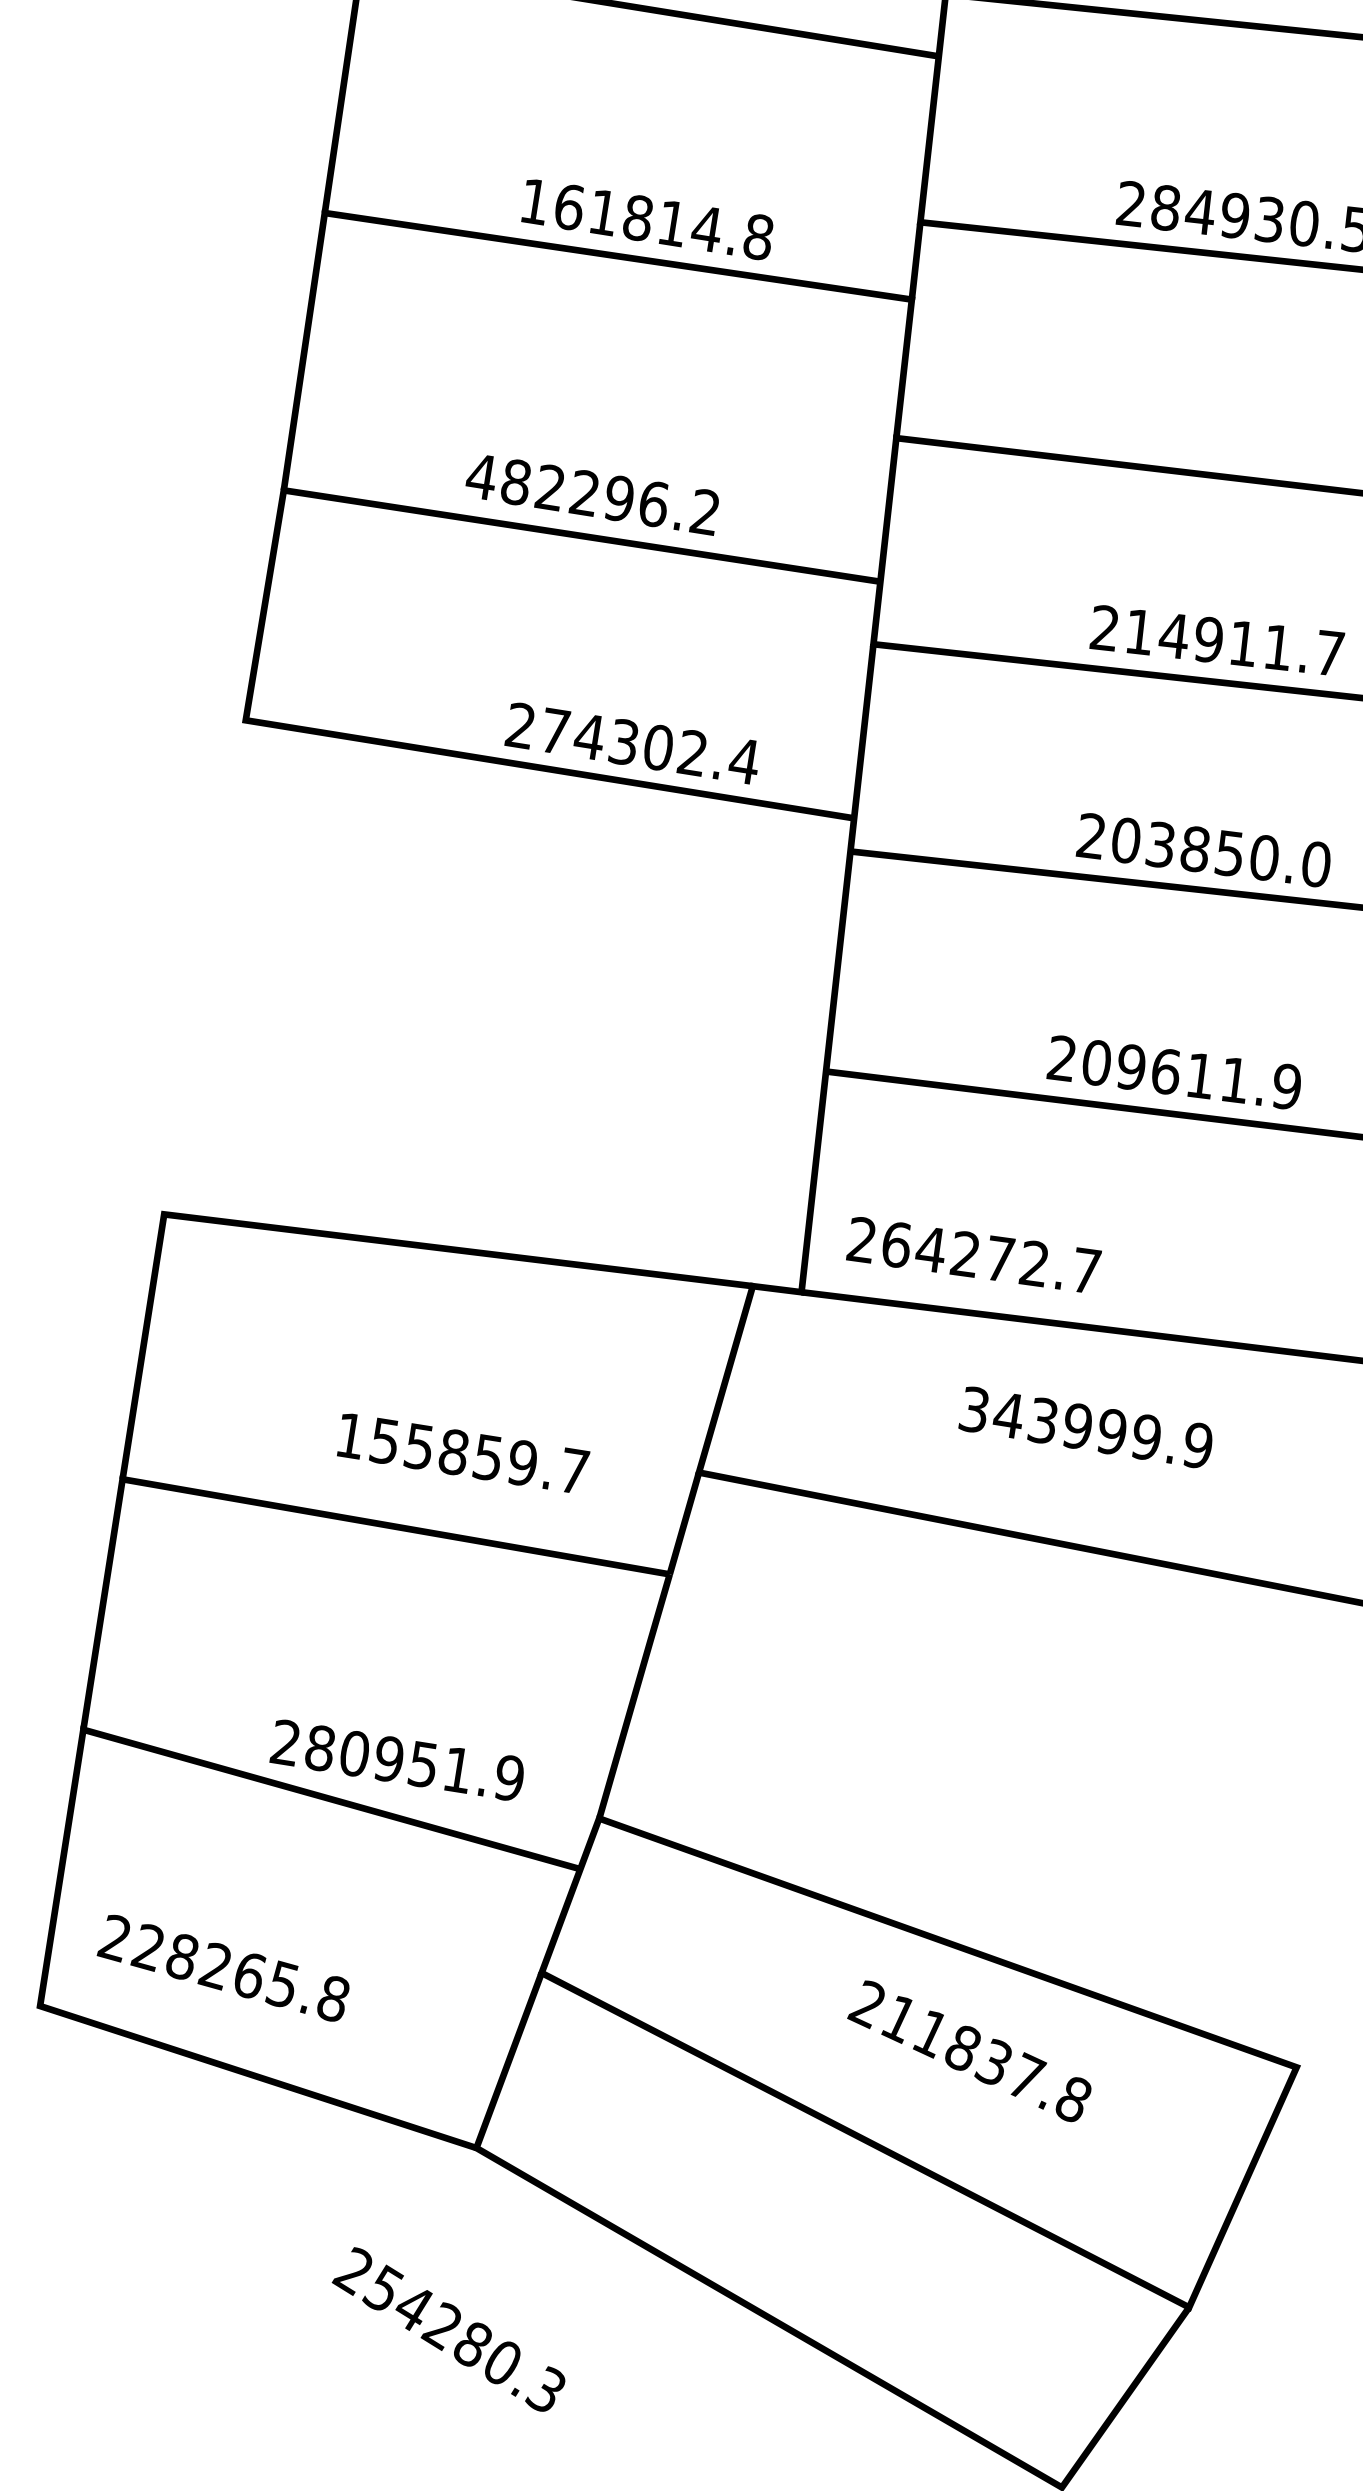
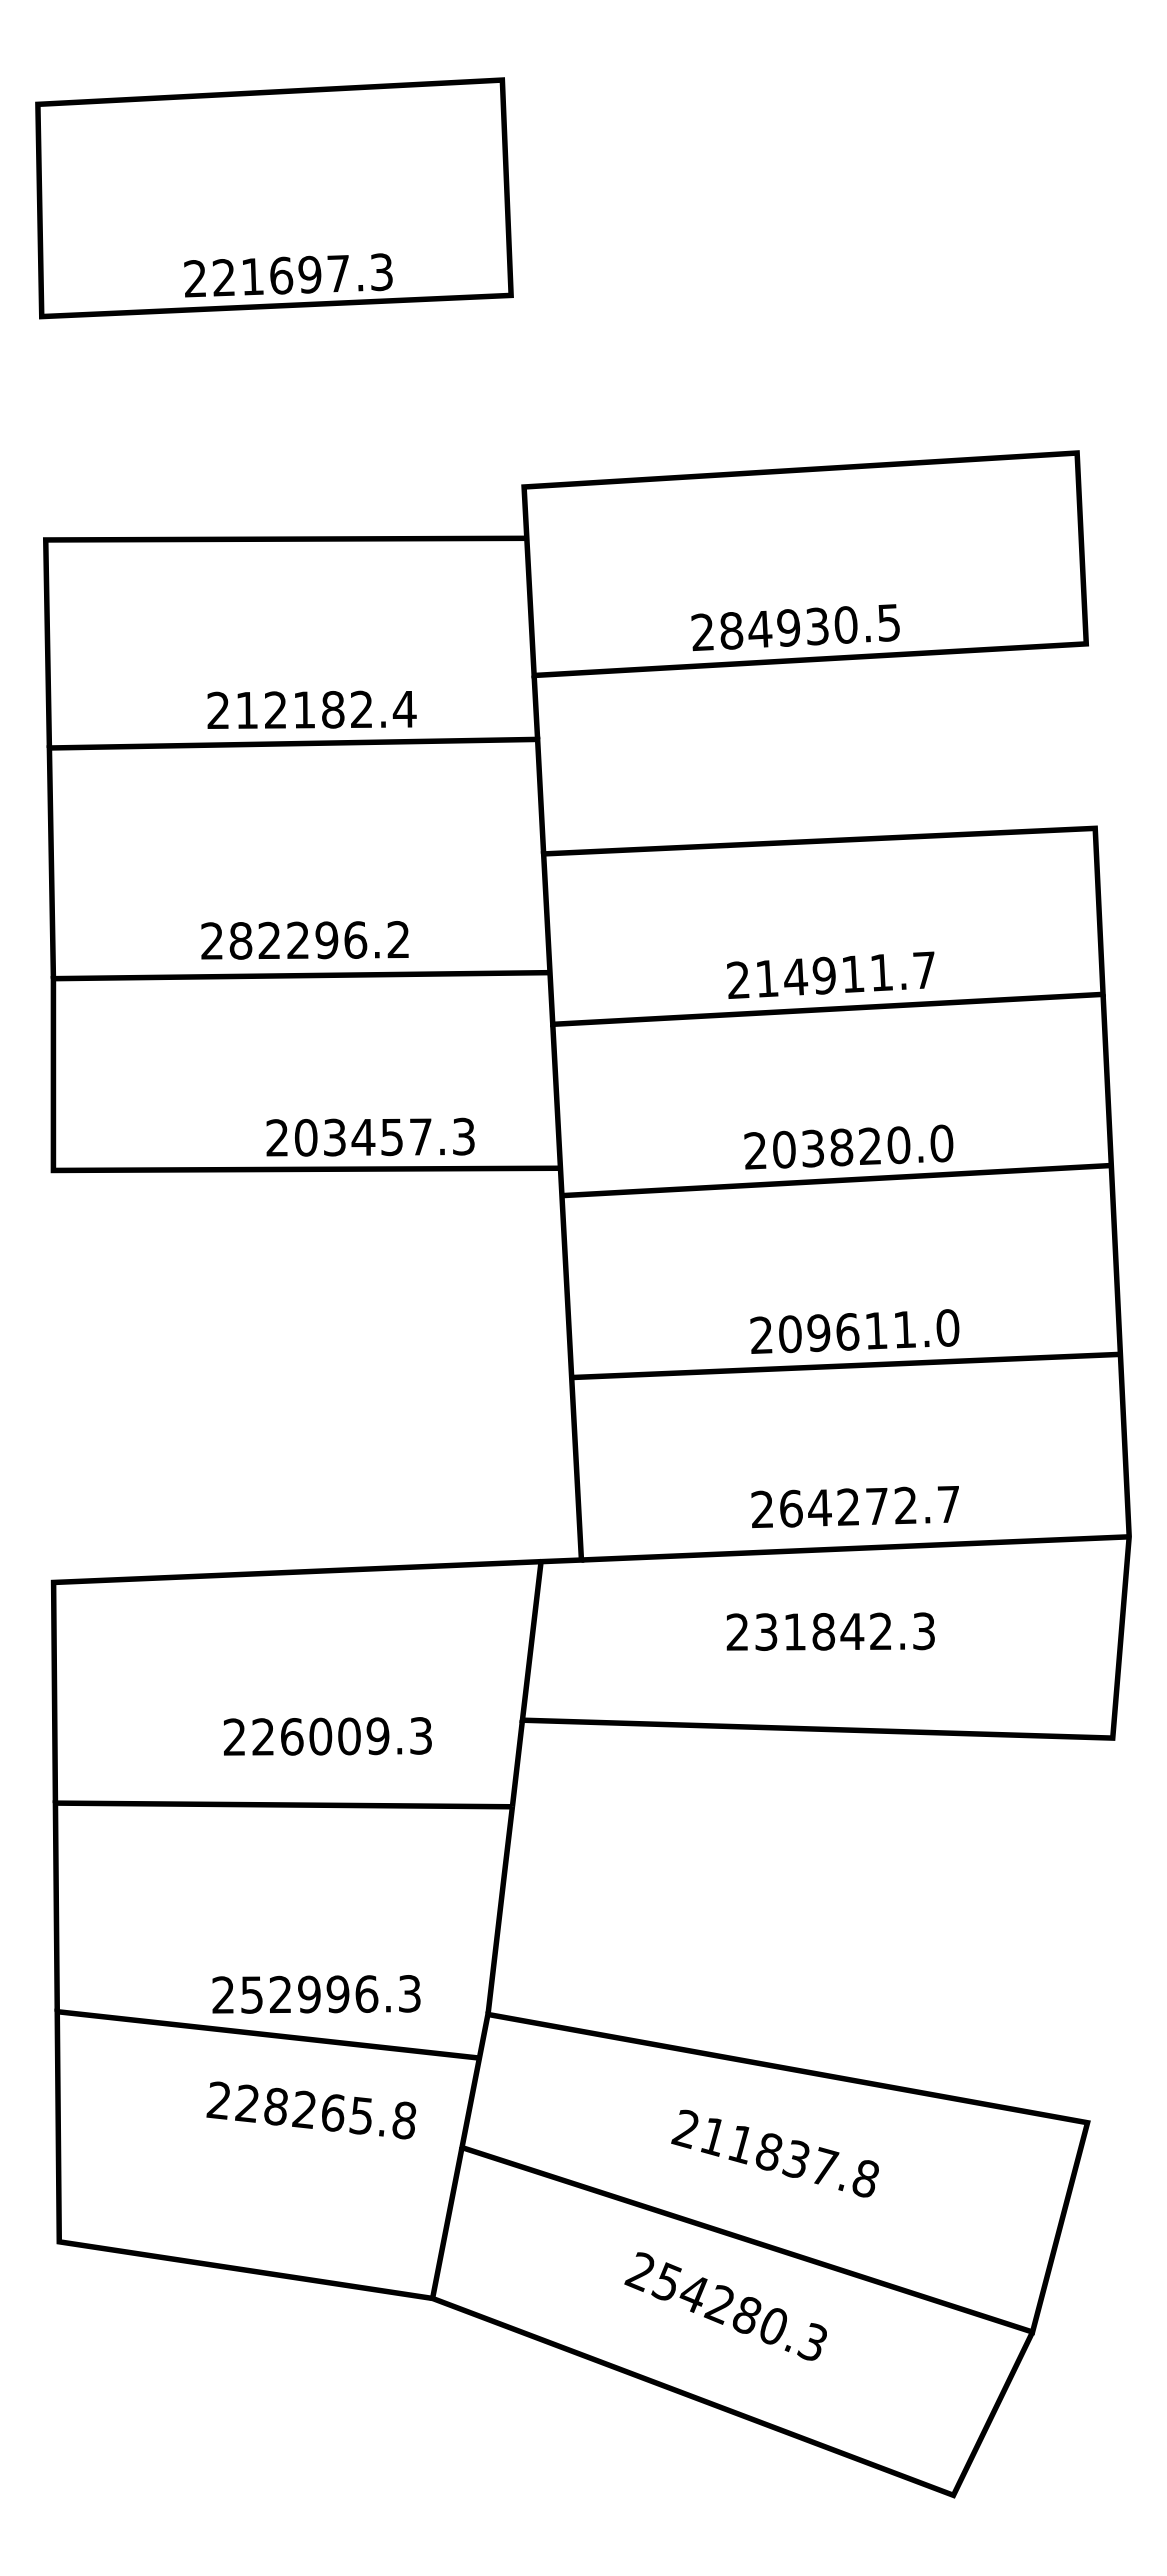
text: (646, 218) -> (311, 709), 161814.8 -> 212182.4
text: (482, 476) -> (212, 940), 482296.2 -> 282296.2
text: (650, 745) -> (385, 1136), 274302.4 -> 203457.3
text: (1228, 853) -> (869, 1146), 203850.0 -> 203820.0
text: (1286, 1086) -> (947, 1327), 209611.9 -> 209611.0
text: (972, 1254) -> (854, 1506), moved
text: (1085, 1427) -> (830, 1631), 343999.9 -> 231842.3
text: (462, 1453) -> (327, 1736), 155859.7 -> 226009.3
text: (414, 1763) -> (330, 1994), 280951.9 -> 252996.3
text: (222, 1968) -> (310, 2110), moved
text: (969, 2051) -> (774, 2153), moved
text: (448, 2329) -> (725, 2306), moved

